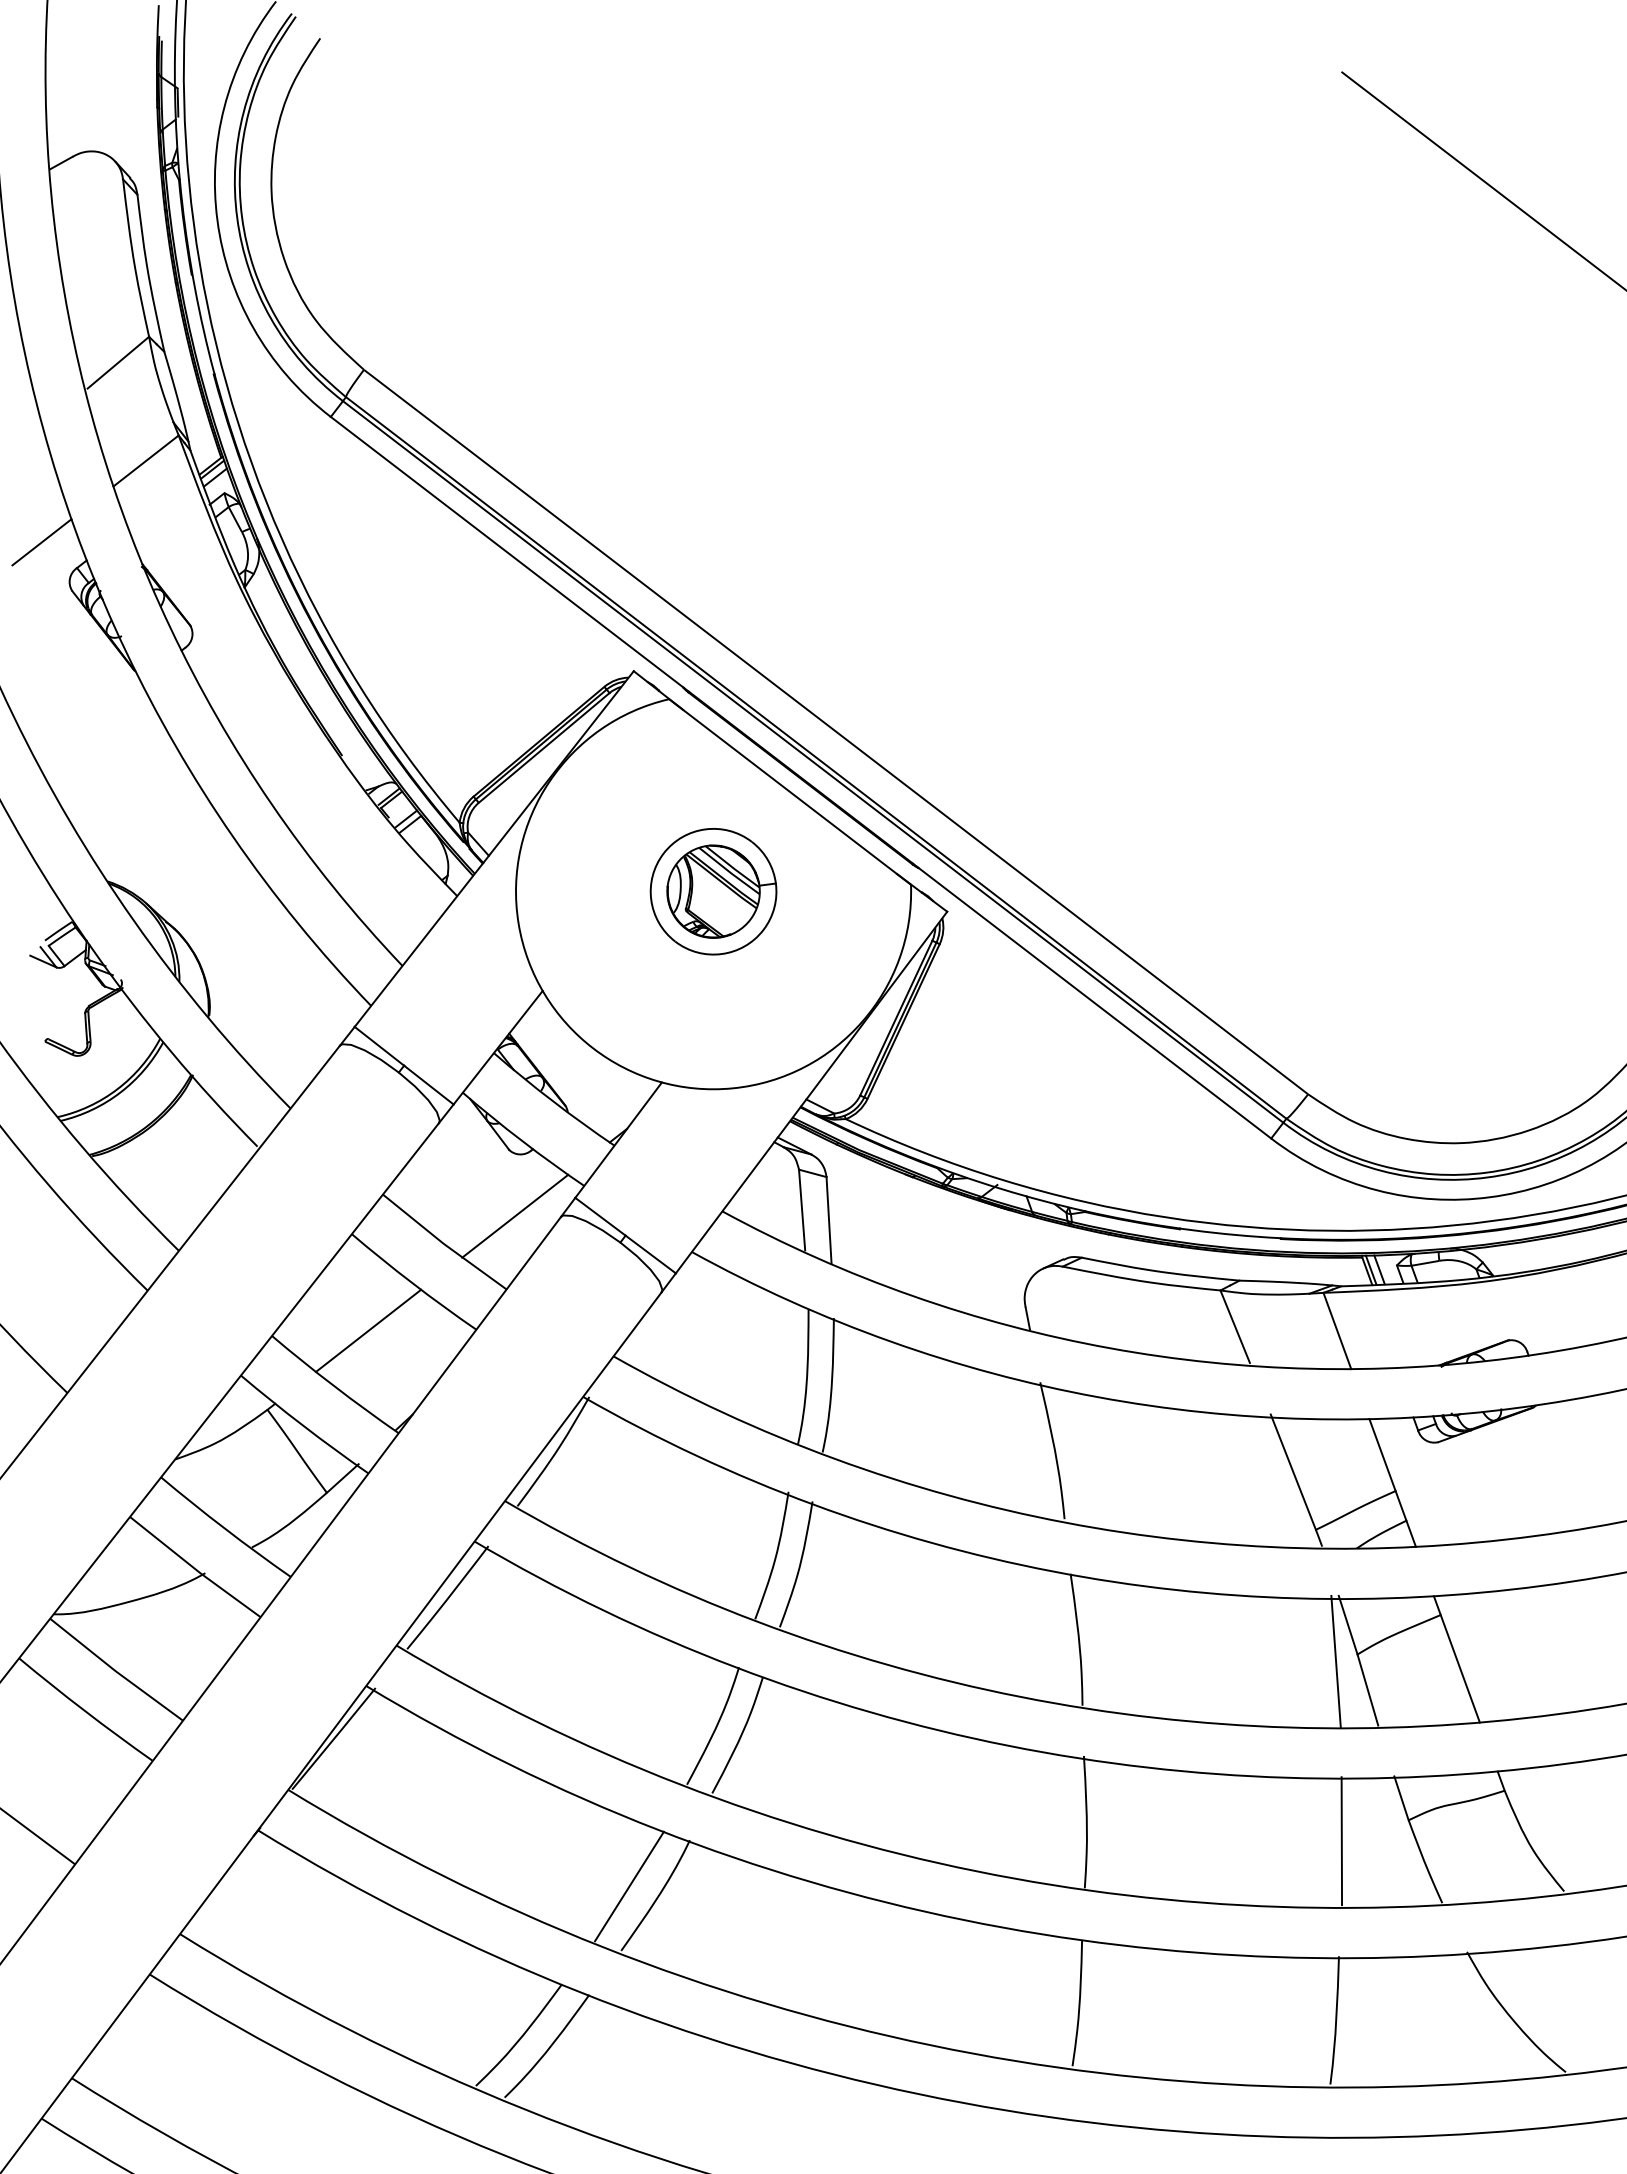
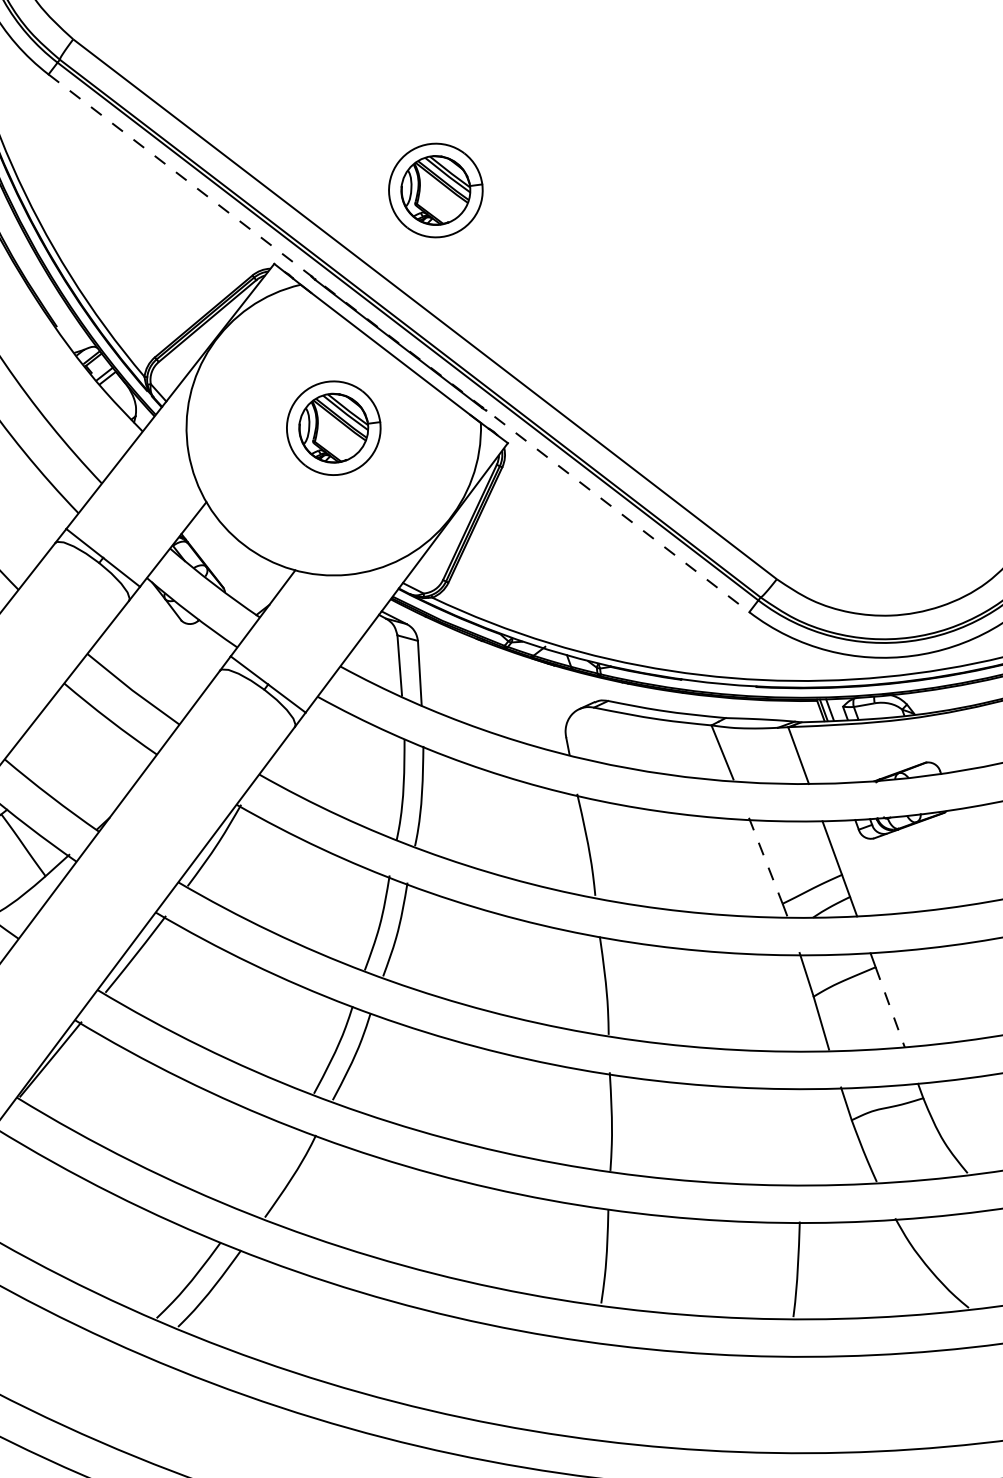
part: (850, 572) -> (435, 190), added
line: (801, 777) -> (399, 343), solid -> dashed
line: (515, 1215) -> (186, 669), removed
line: (368, 1330) -> (76, 755), removed
line: (1293, 1472) -> (765, 861), solid -> dashed
line: (1335, 1661) -> (797, 1001), removed
line: (1460, 1669) -> (890, 1007), solid -> dashed
line: (1341, 1841) -> (801, 1136), removed
line: (629, 1886) -> (271, 1169), removed

